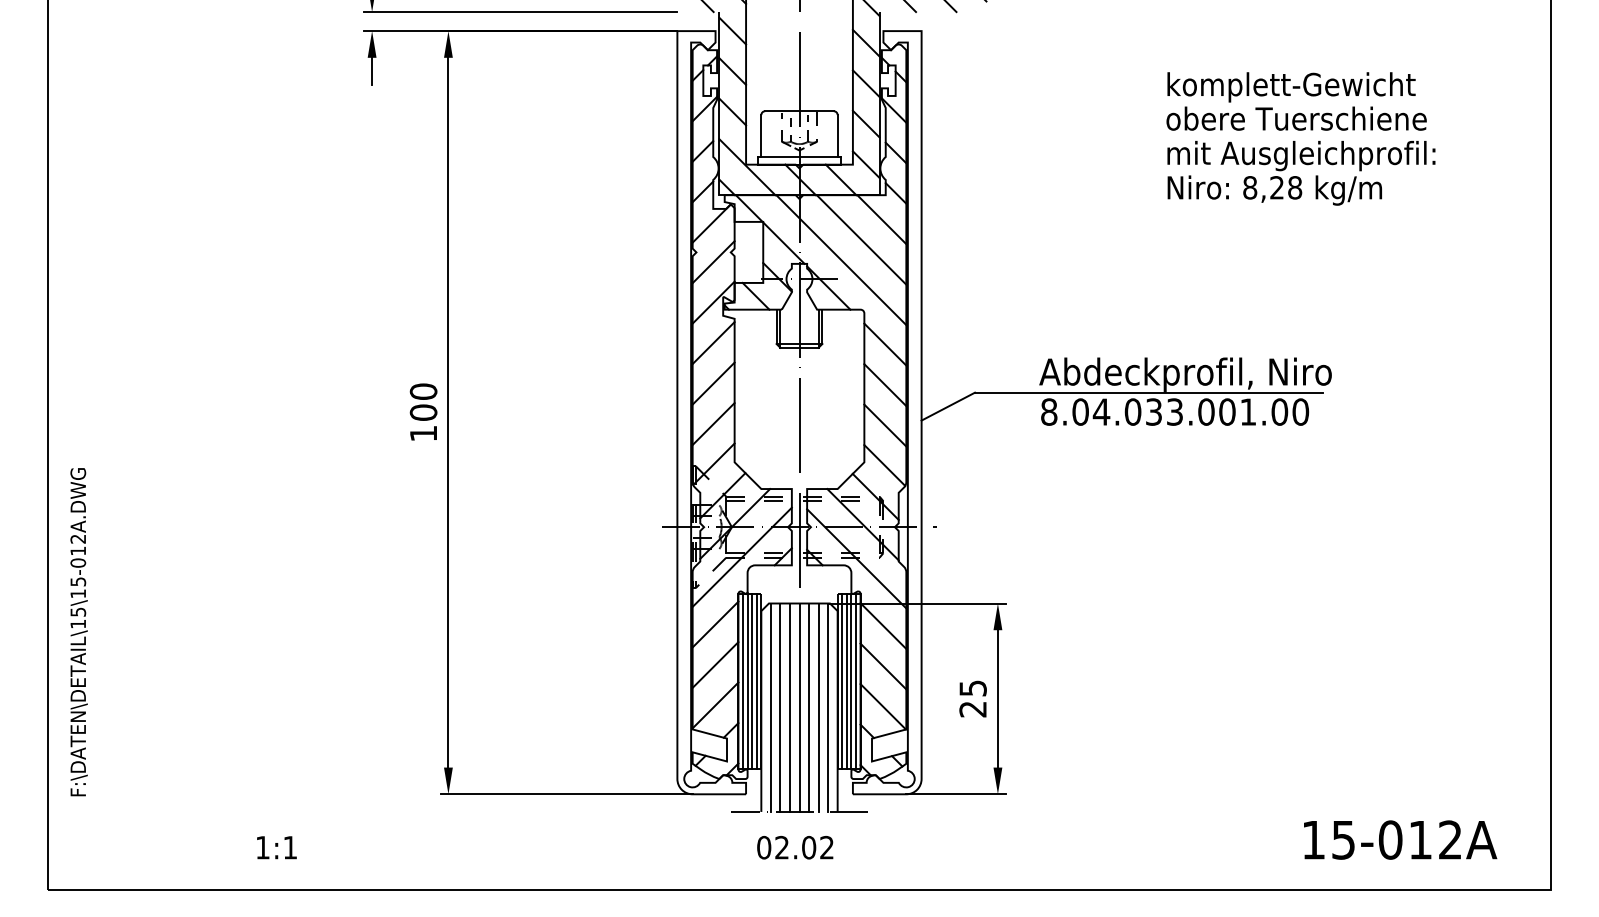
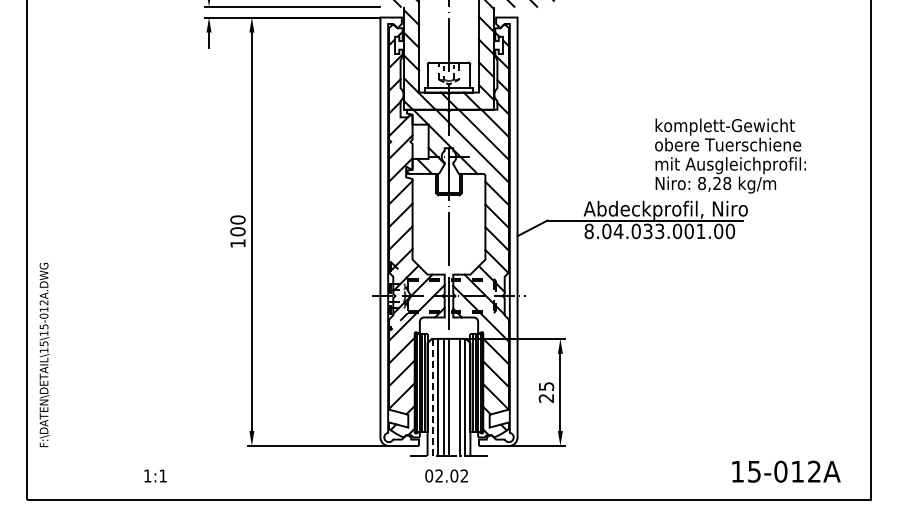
text: (1300, 137) -> (730, 155), moved
line: (809, 706) -> (454, 396), removed
line: (770, 707) -> (432, 397), solid -> dashed

